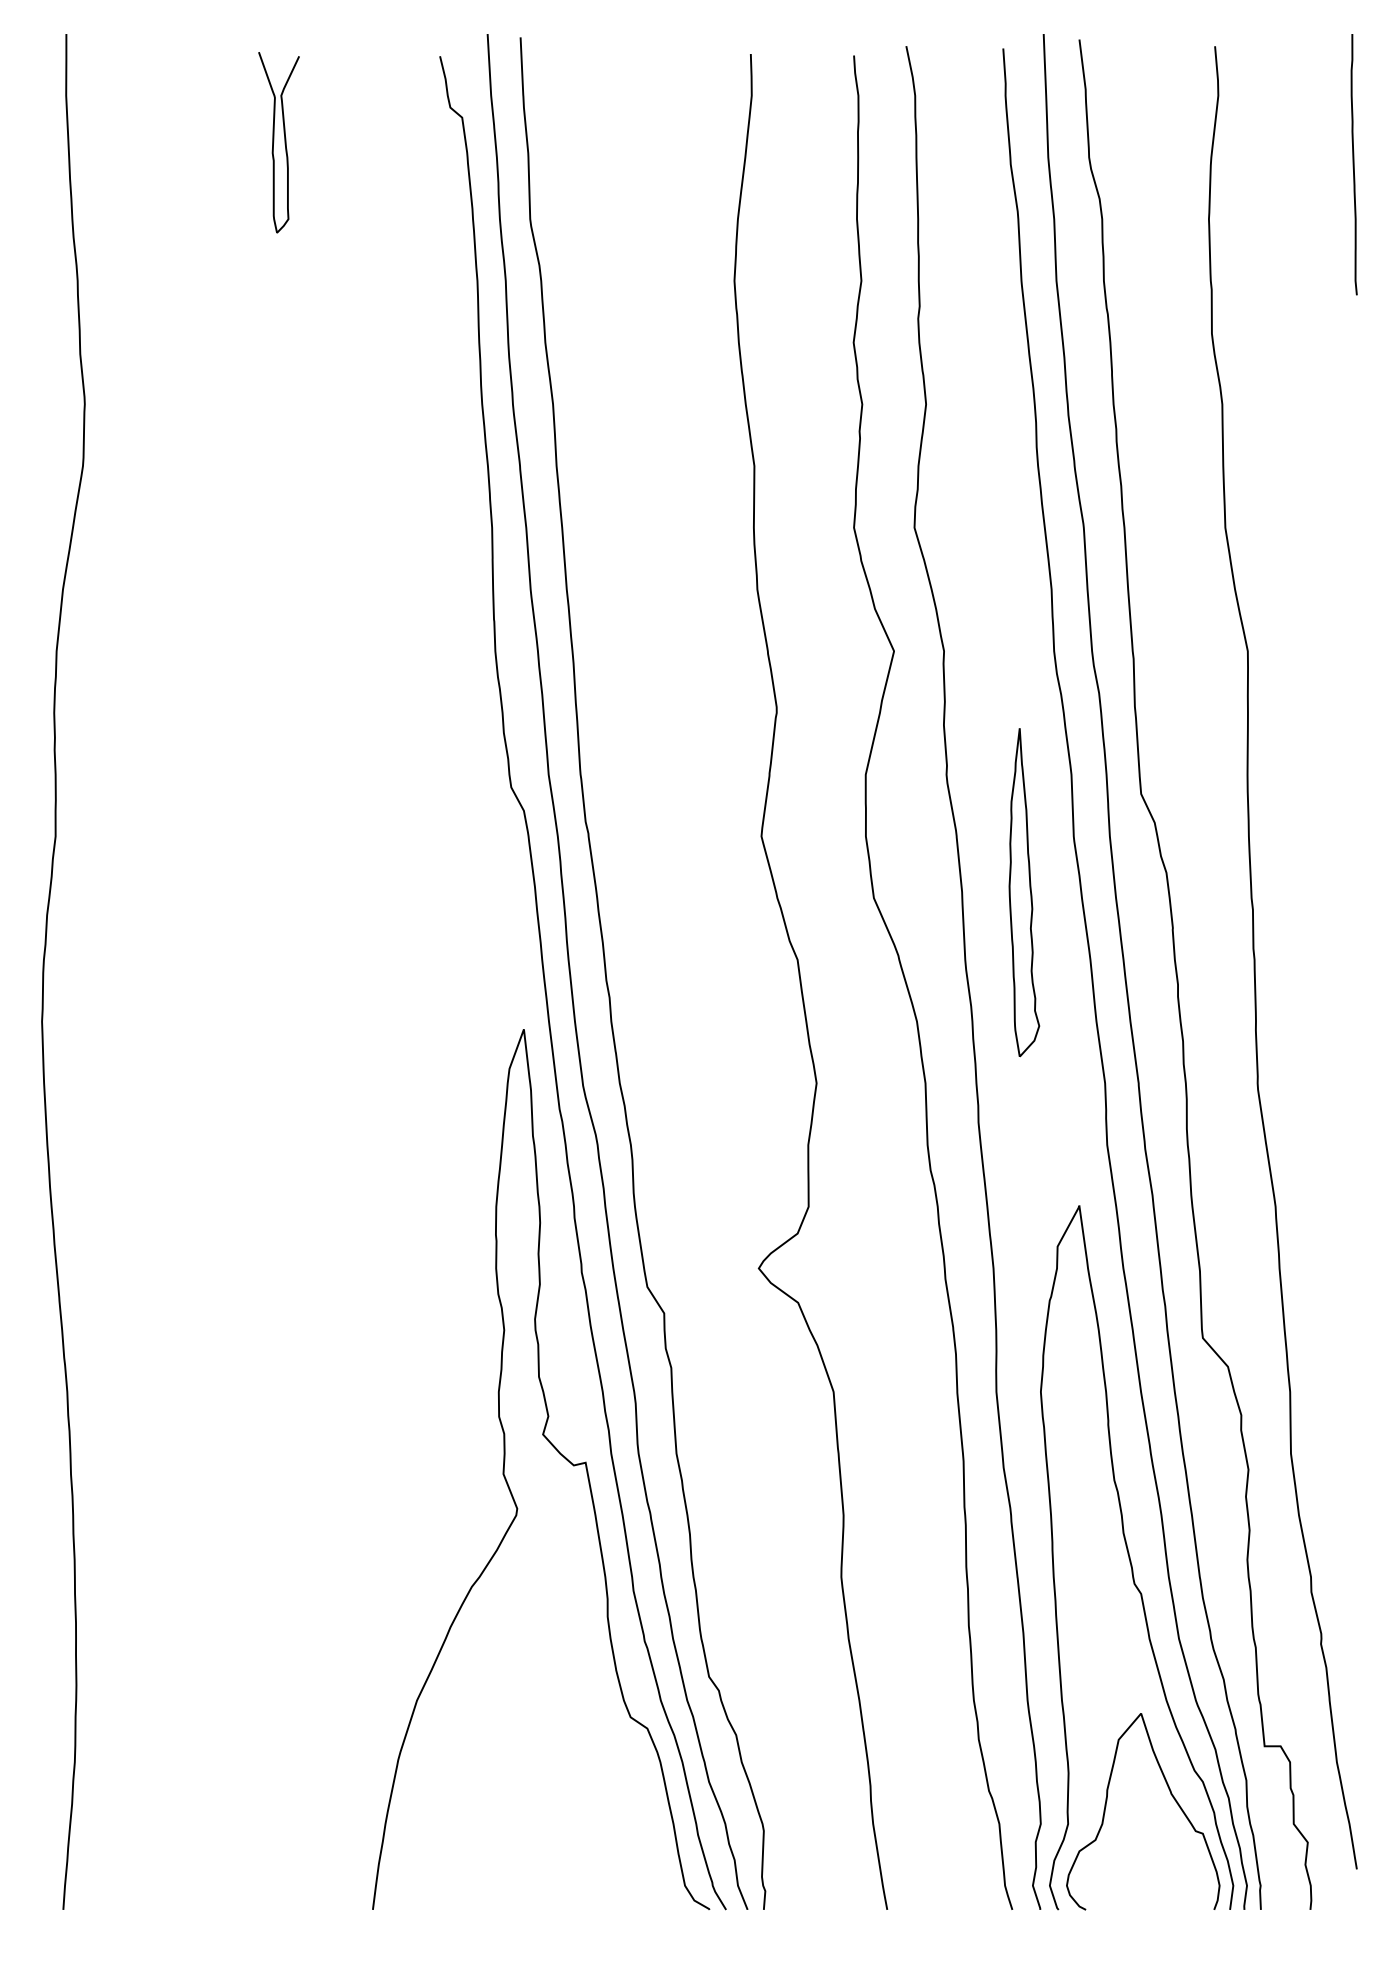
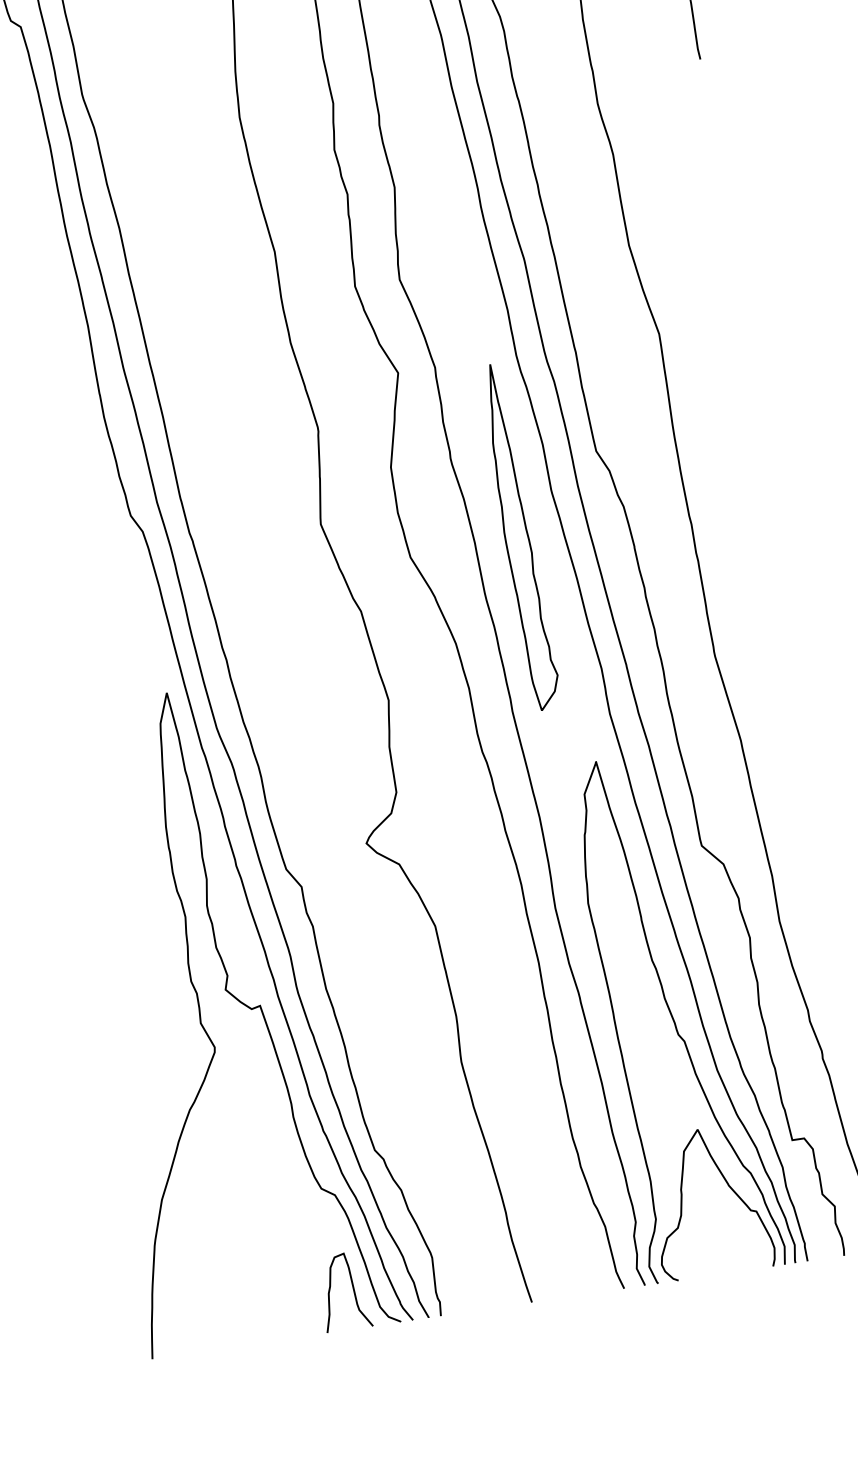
part: (1024, 892) -> (521, 536), size x1.43
curve: (652, 1858) -> (353, 1290), added

